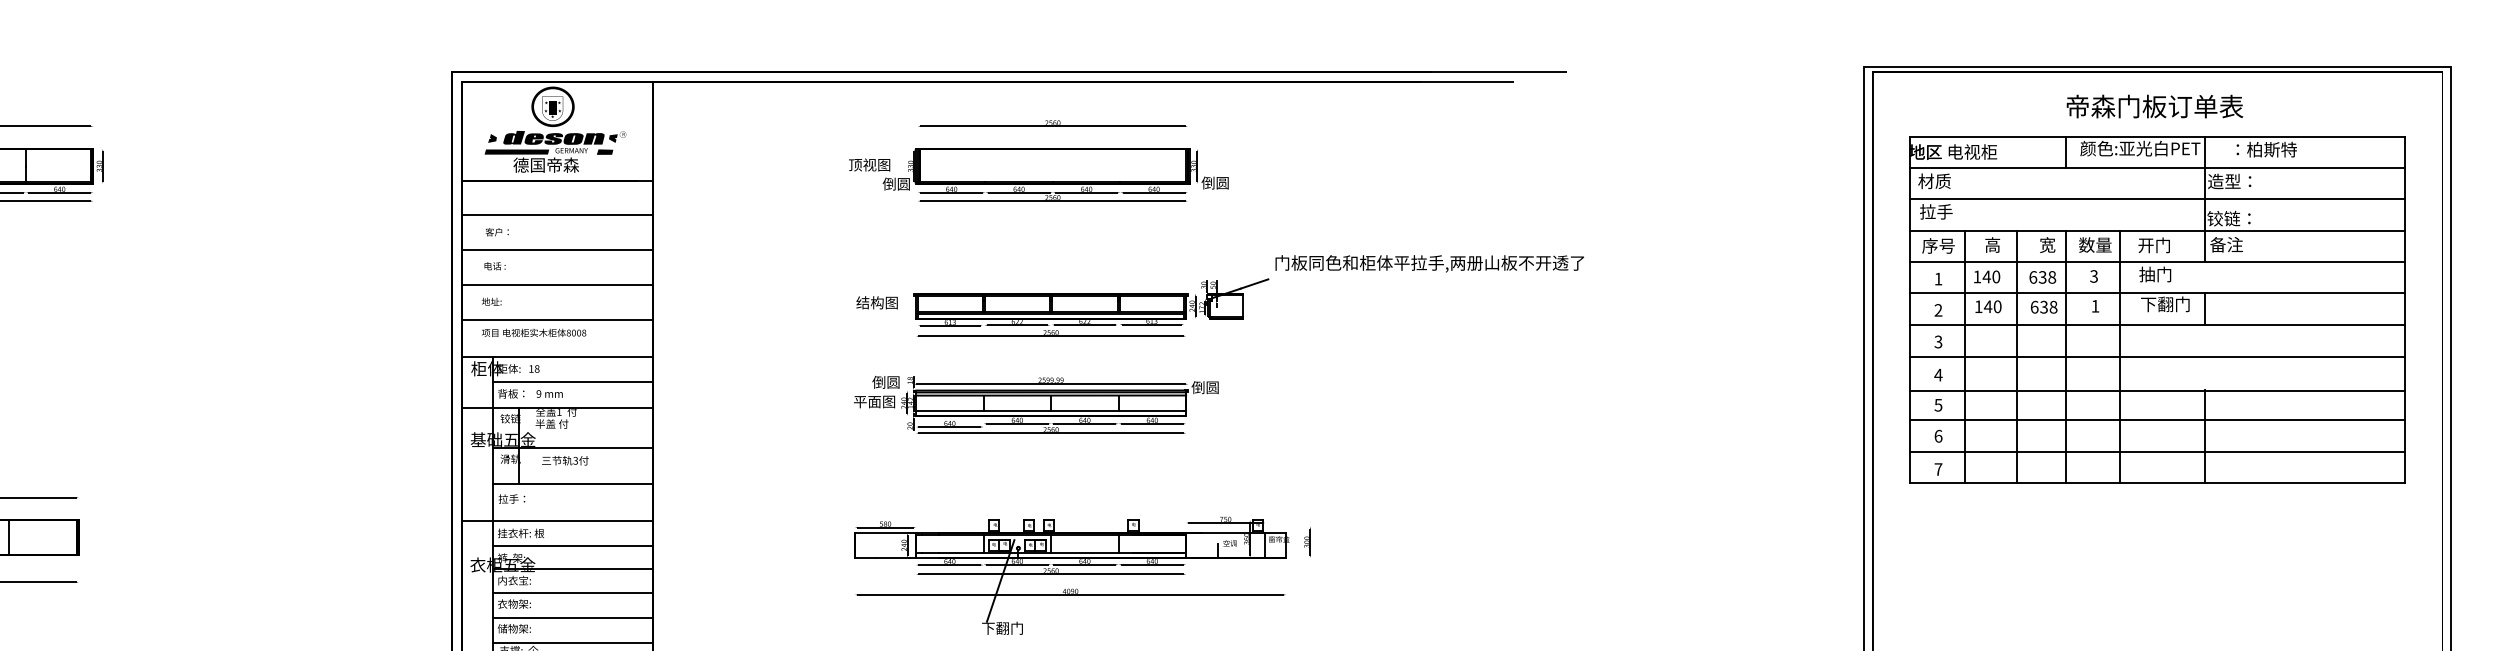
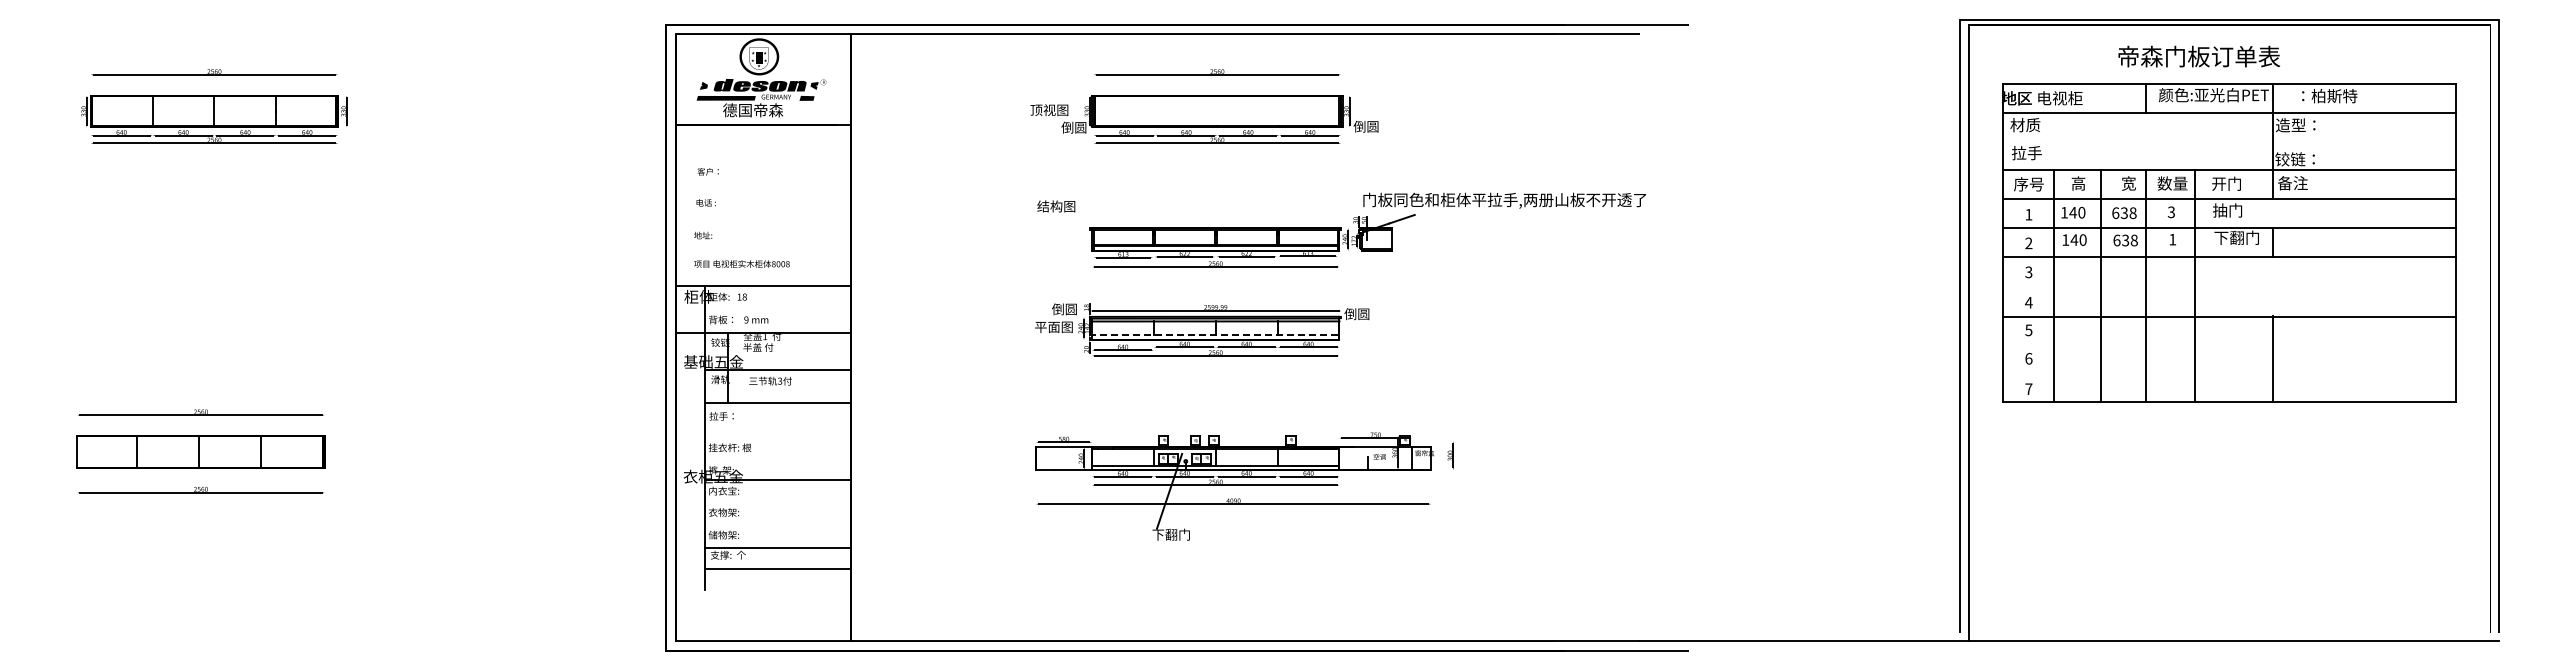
text: (2154, 106) -> (2198, 56), moved
line: (2157, 199) -> (2229, 141), removed
line: (557, 215) -> (763, 156), removed
line: (557, 249) -> (763, 187), removed
text: (1429, 263) -> (1504, 200), moved
line: (557, 285) -> (763, 220), removed
text: (877, 302) -> (1056, 206), moved
line: (557, 320) -> (763, 252), removed
line: (2157, 357) -> (2229, 286), removed
line: (572, 381) -> (777, 308), removed
line: (1049, 410) -> (1214, 335), solid -> dashed
line: (2157, 419) -> (2229, 343), removed
line: (2157, 451) -> (2229, 372), removed
line: (557, 521) -> (763, 436), removed
line: (572, 545) -> (777, 458), removed
line: (572, 593) -> (777, 502), removed
line: (572, 618) -> (777, 525), removed

